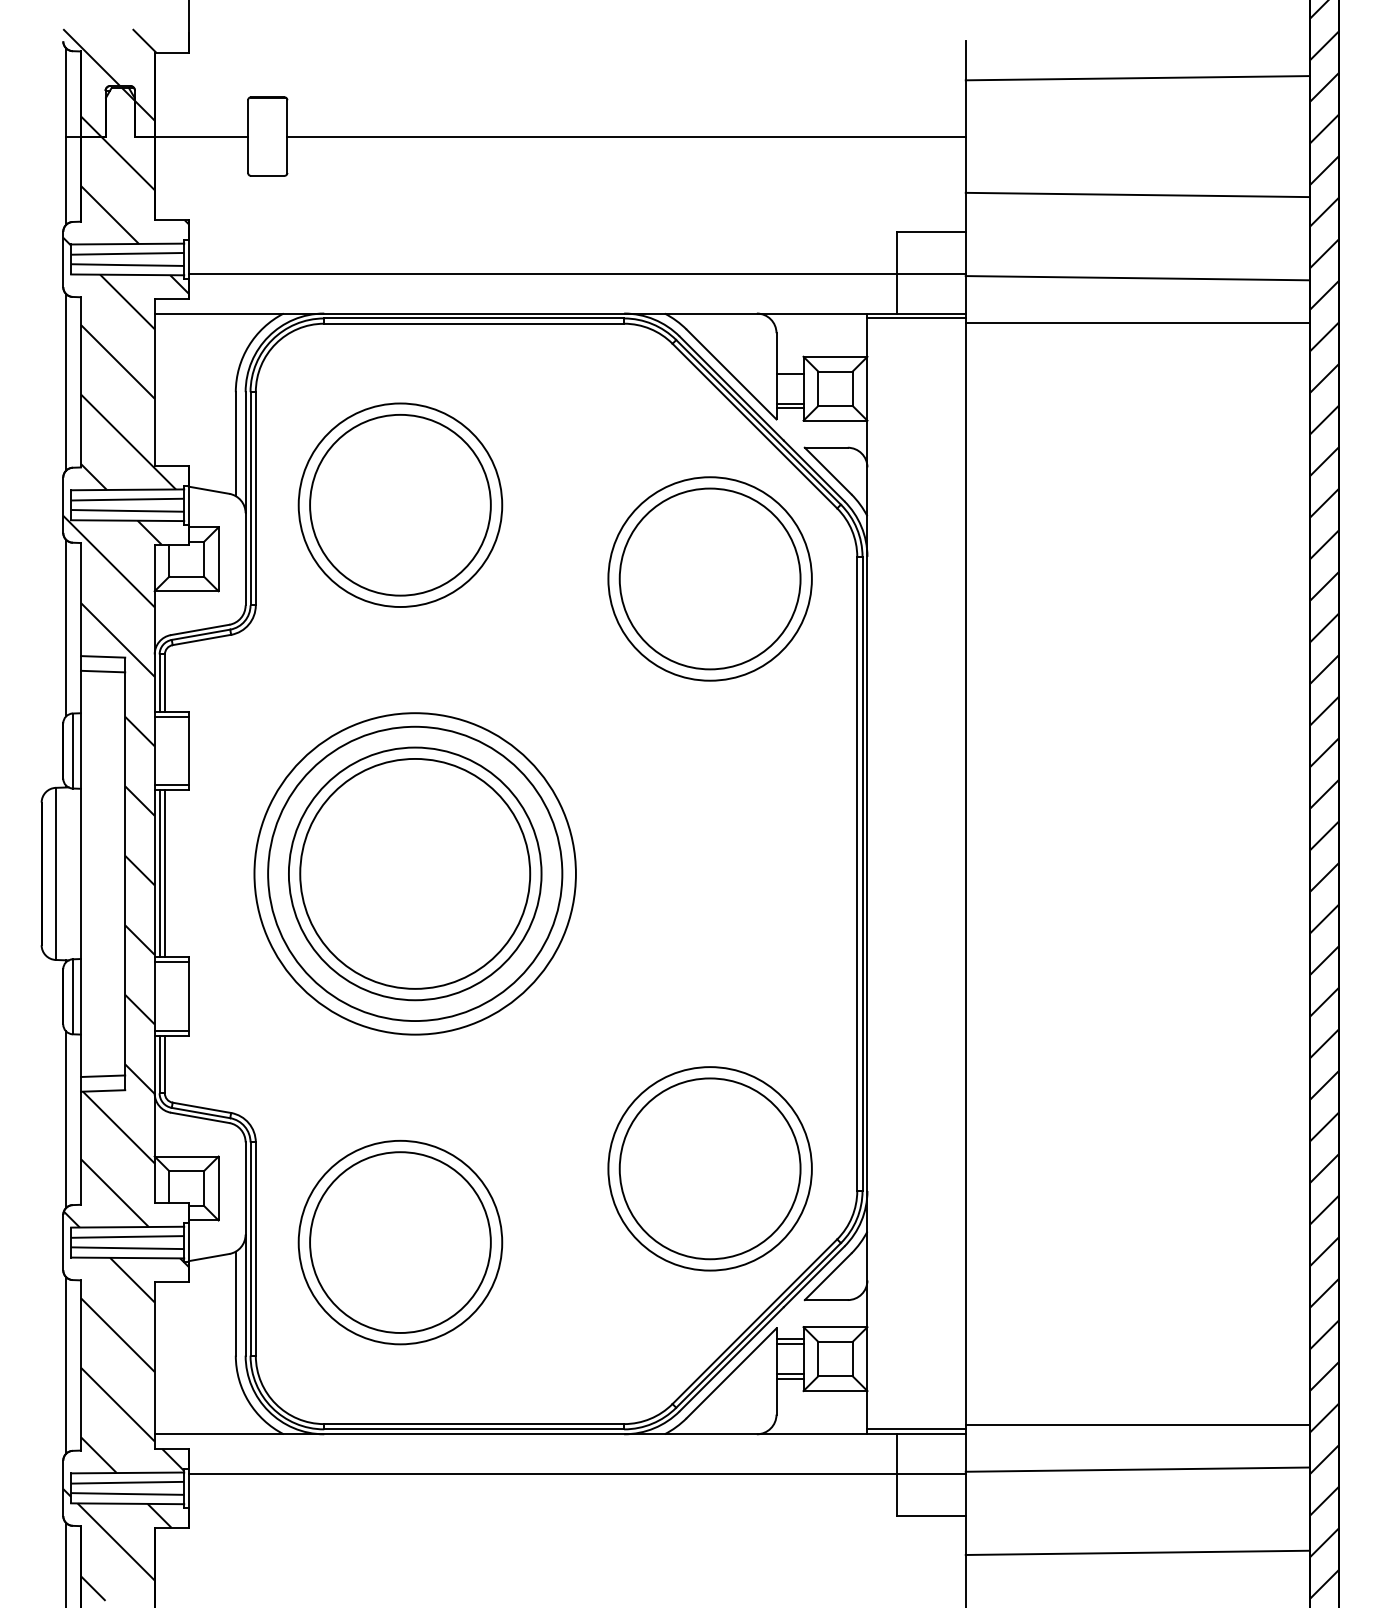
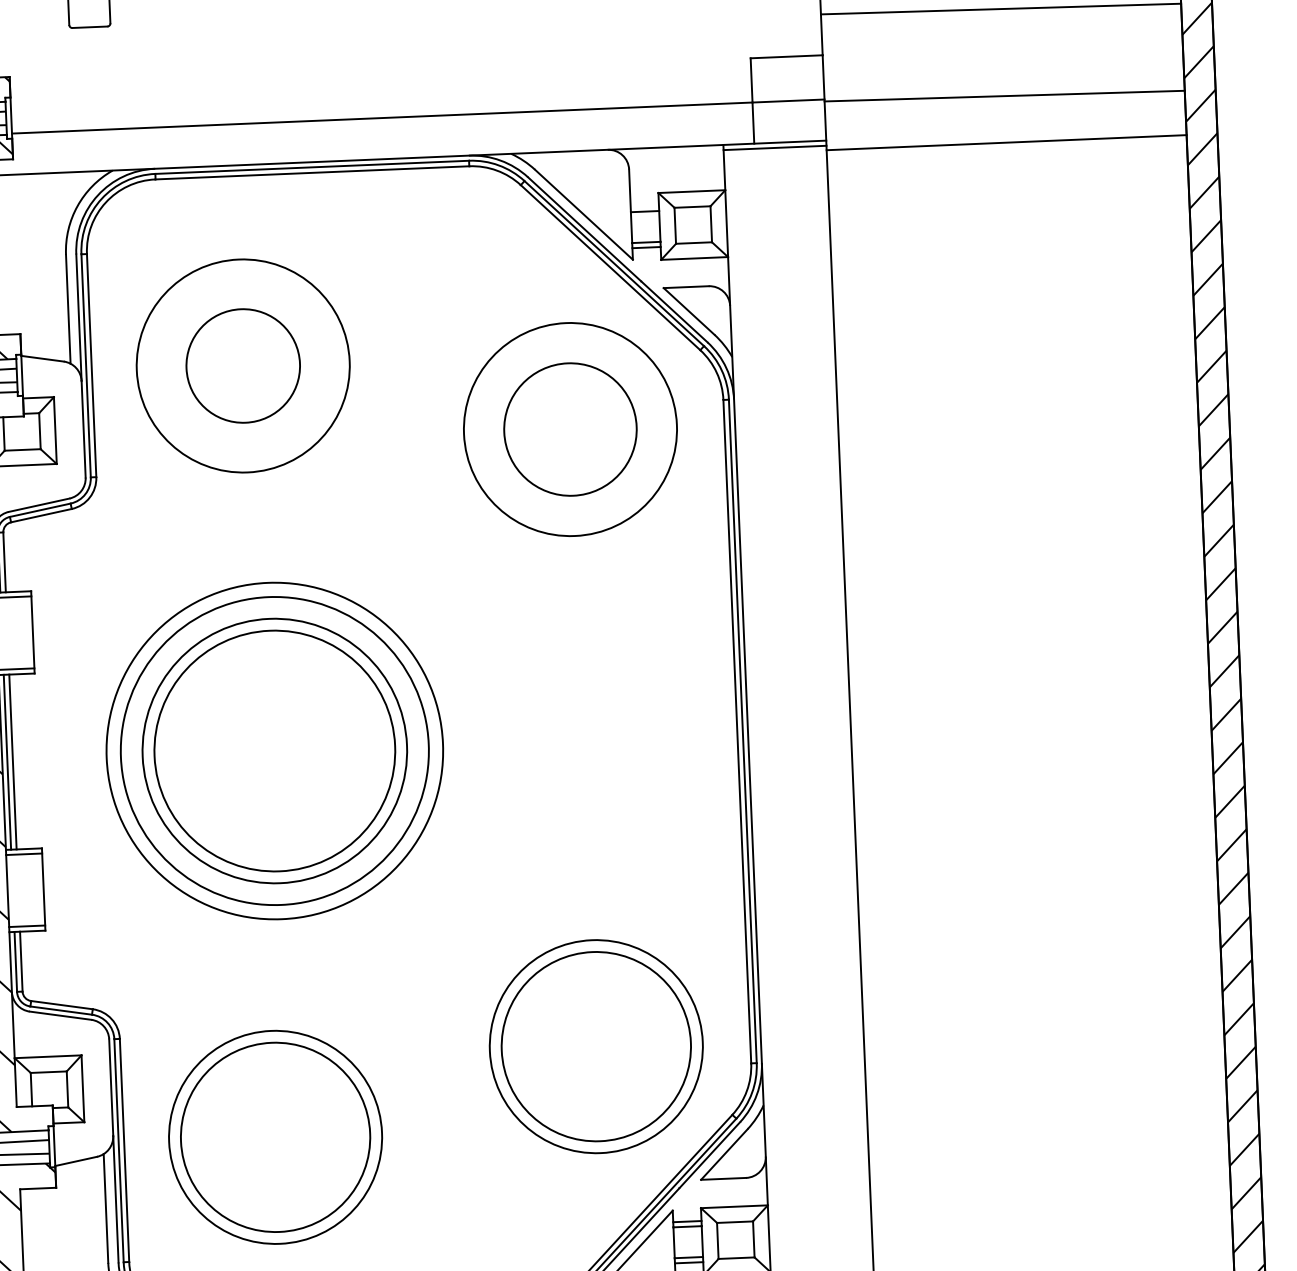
circle: (400, 504) -> (243, 365), size x0.6
circle: (709, 578) -> (569, 429), size x0.7

